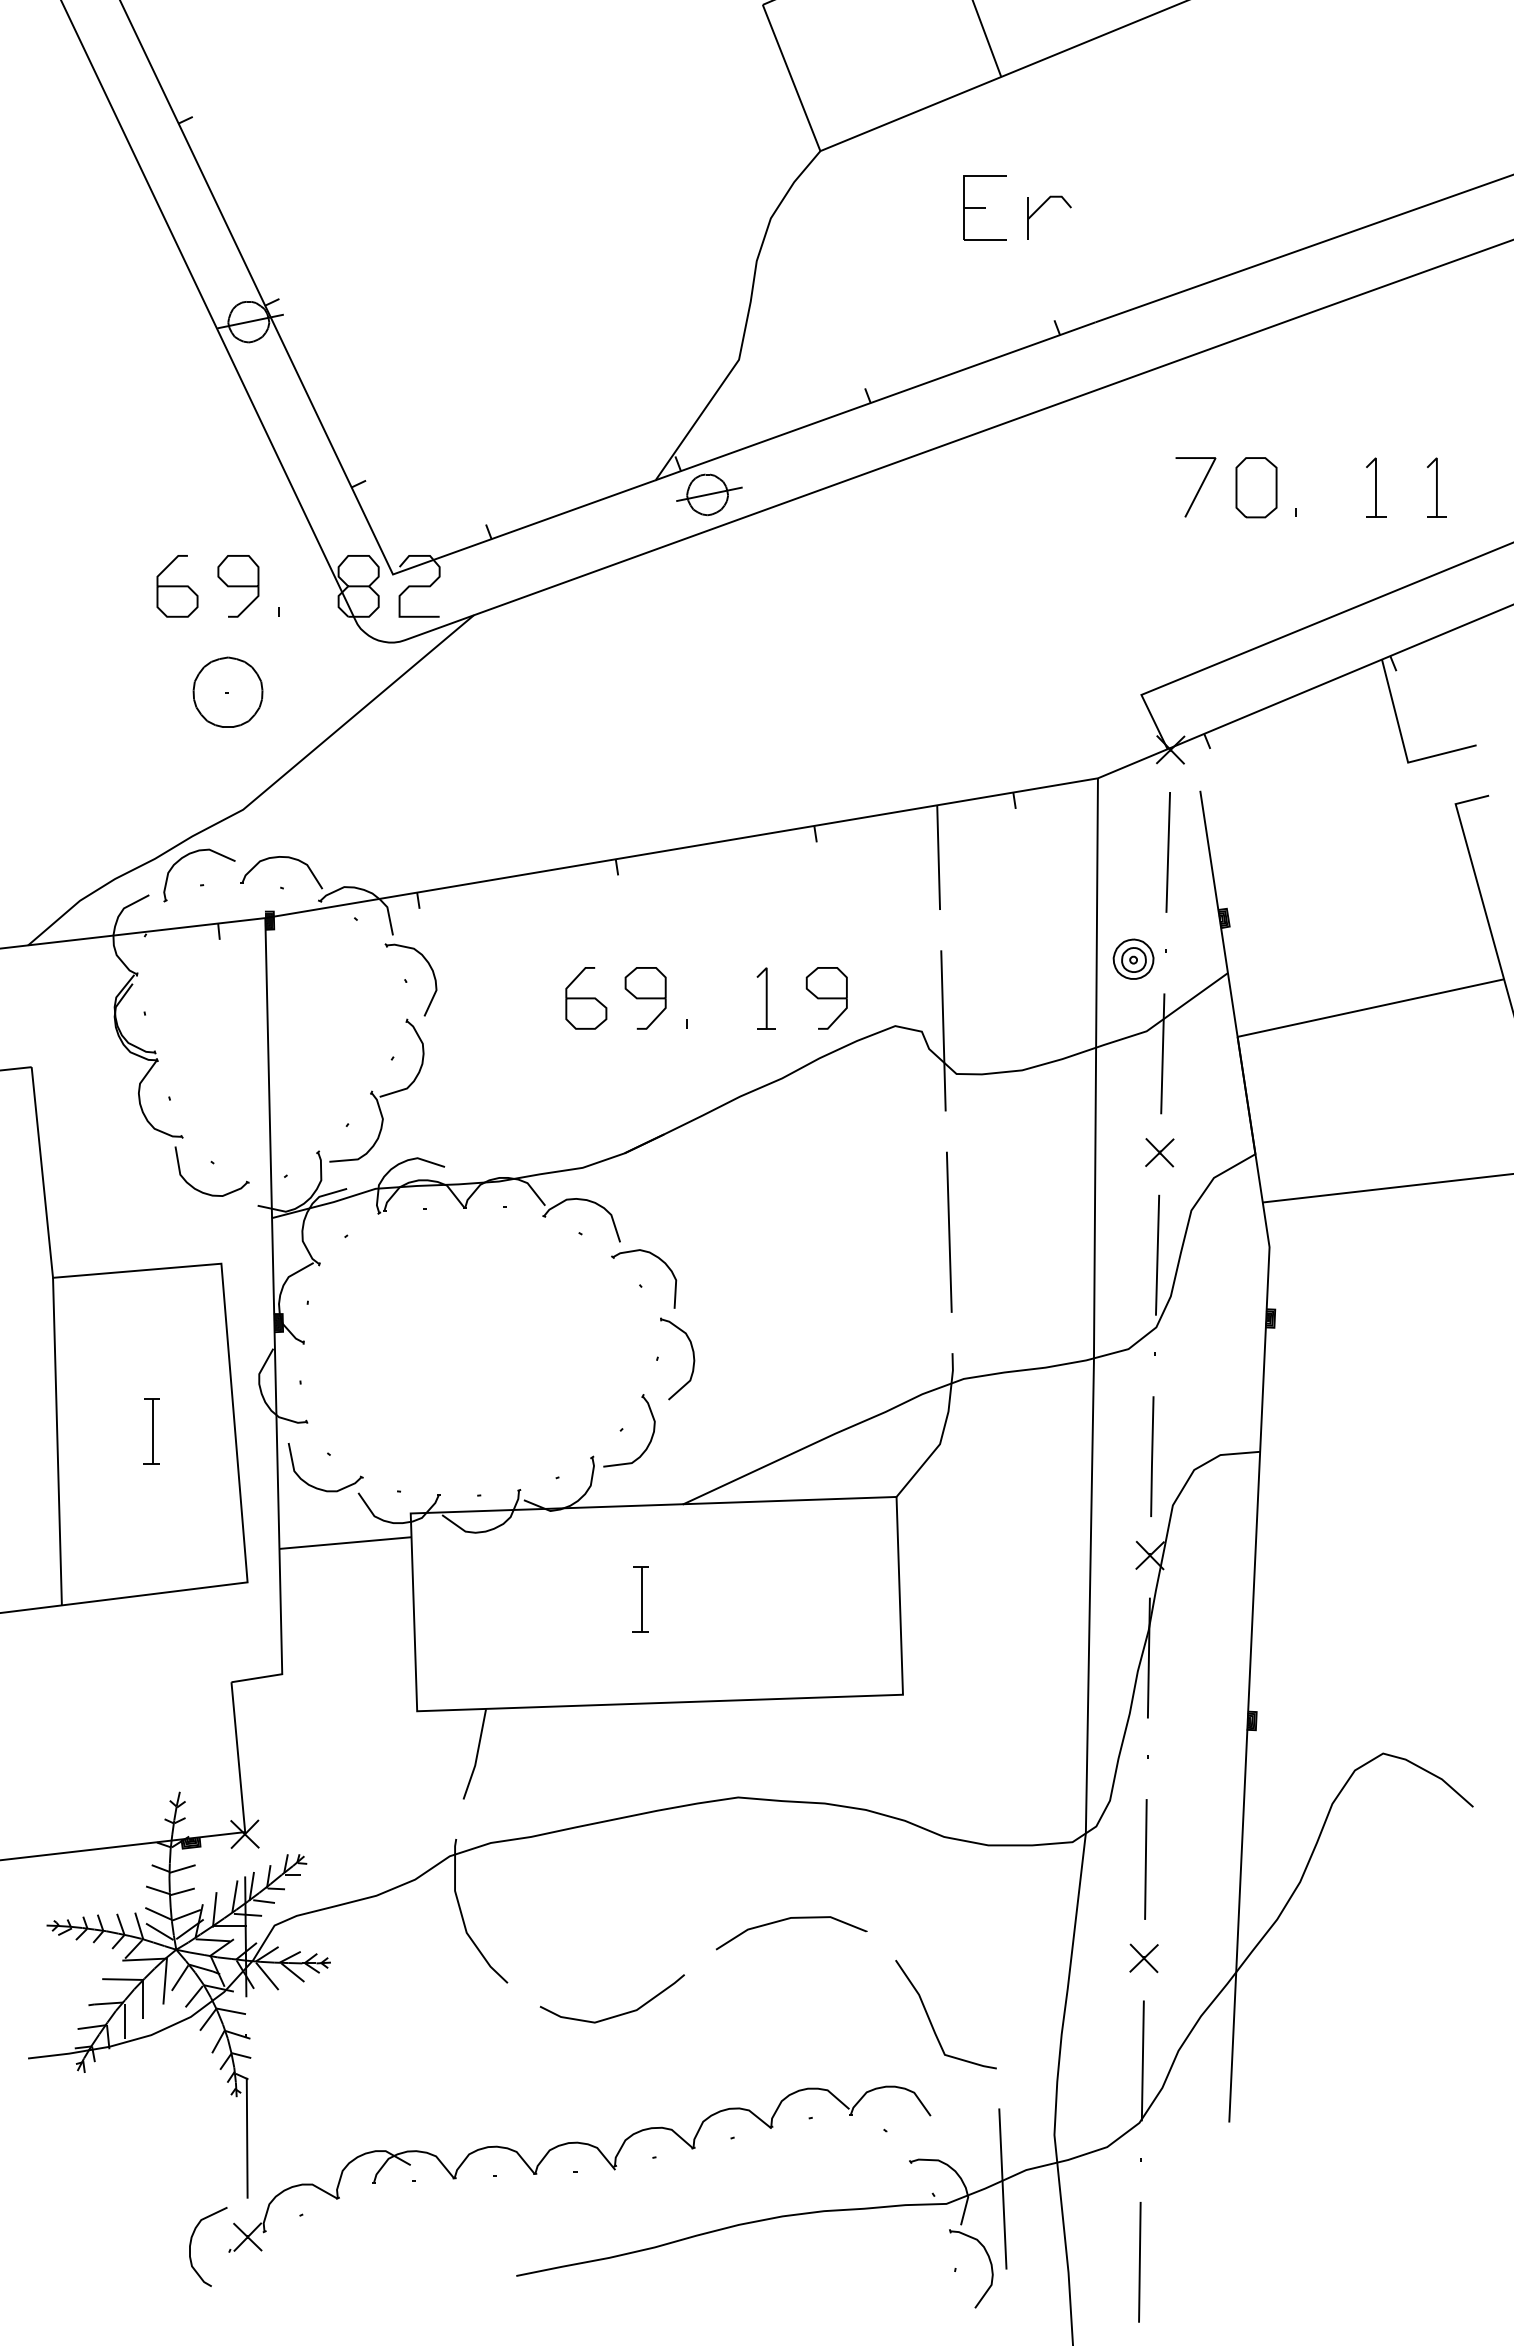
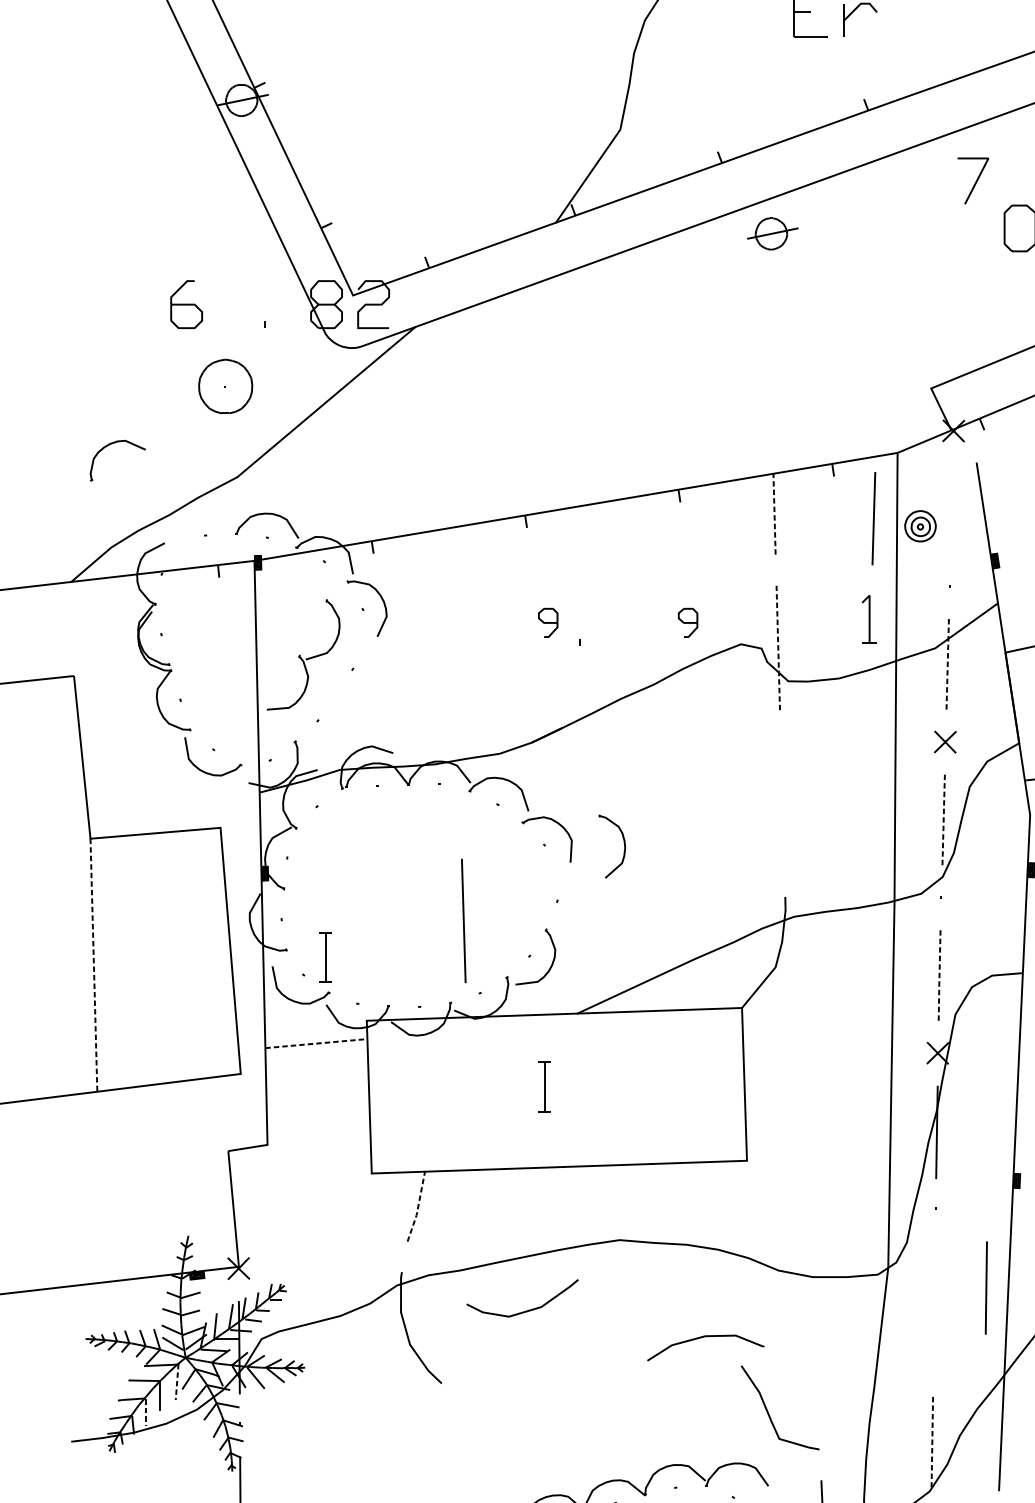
line: (1198, 489) -> (975, 182), moved
part: (709, 494) -> (772, 233), moved
part: (238, 586) -> (233, 304), removed
line: (1167, 852) -> (873, 518), moved
part: (193, 853) -> (113, 443), moved
line: (938, 857) -> (774, 514), solid -> dashed
part: (1133, 958) -> (920, 525), moved
part: (586, 998) -> (502, 622), removed
part: (645, 998) -> (548, 622), size x0.6
part: (765, 998) -> (868, 619), moved
part: (826, 998) -> (687, 622), size x0.6
line: (943, 1031) -> (778, 648), solid -> dashed
line: (1162, 1053) -> (947, 665), solid -> dashed
part: (376, 1090) -> (303, 654), moved
line: (949, 1231) -> (463, 920), moved
line: (1157, 1255) -> (943, 821), solid -> dashed
part: (692, 1354) -> (623, 843), moved
part: (151, 1431) -> (324, 957), moved
line: (57, 1442) -> (93, 965), solid -> dashed
line: (1152, 1457) -> (939, 977), solid -> dashed
line: (344, 1543) -> (315, 1043), solid -> dashed
line: (477, 1754) -> (418, 1206), solid -> dashed
line: (1145, 1859) -> (986, 1288), moved
curve: (786, 1920) -> (701, 1338), moved
part: (1143, 1958) -> (932, 1364), removed
line: (165, 1981) -> (177, 1382), solid -> dashed
curve: (614, 2015) -> (524, 1311), moved
line: (125, 2021) -> (146, 1413), solid -> dashed
line: (1142, 2062) -> (932, 1444), solid -> dashed

